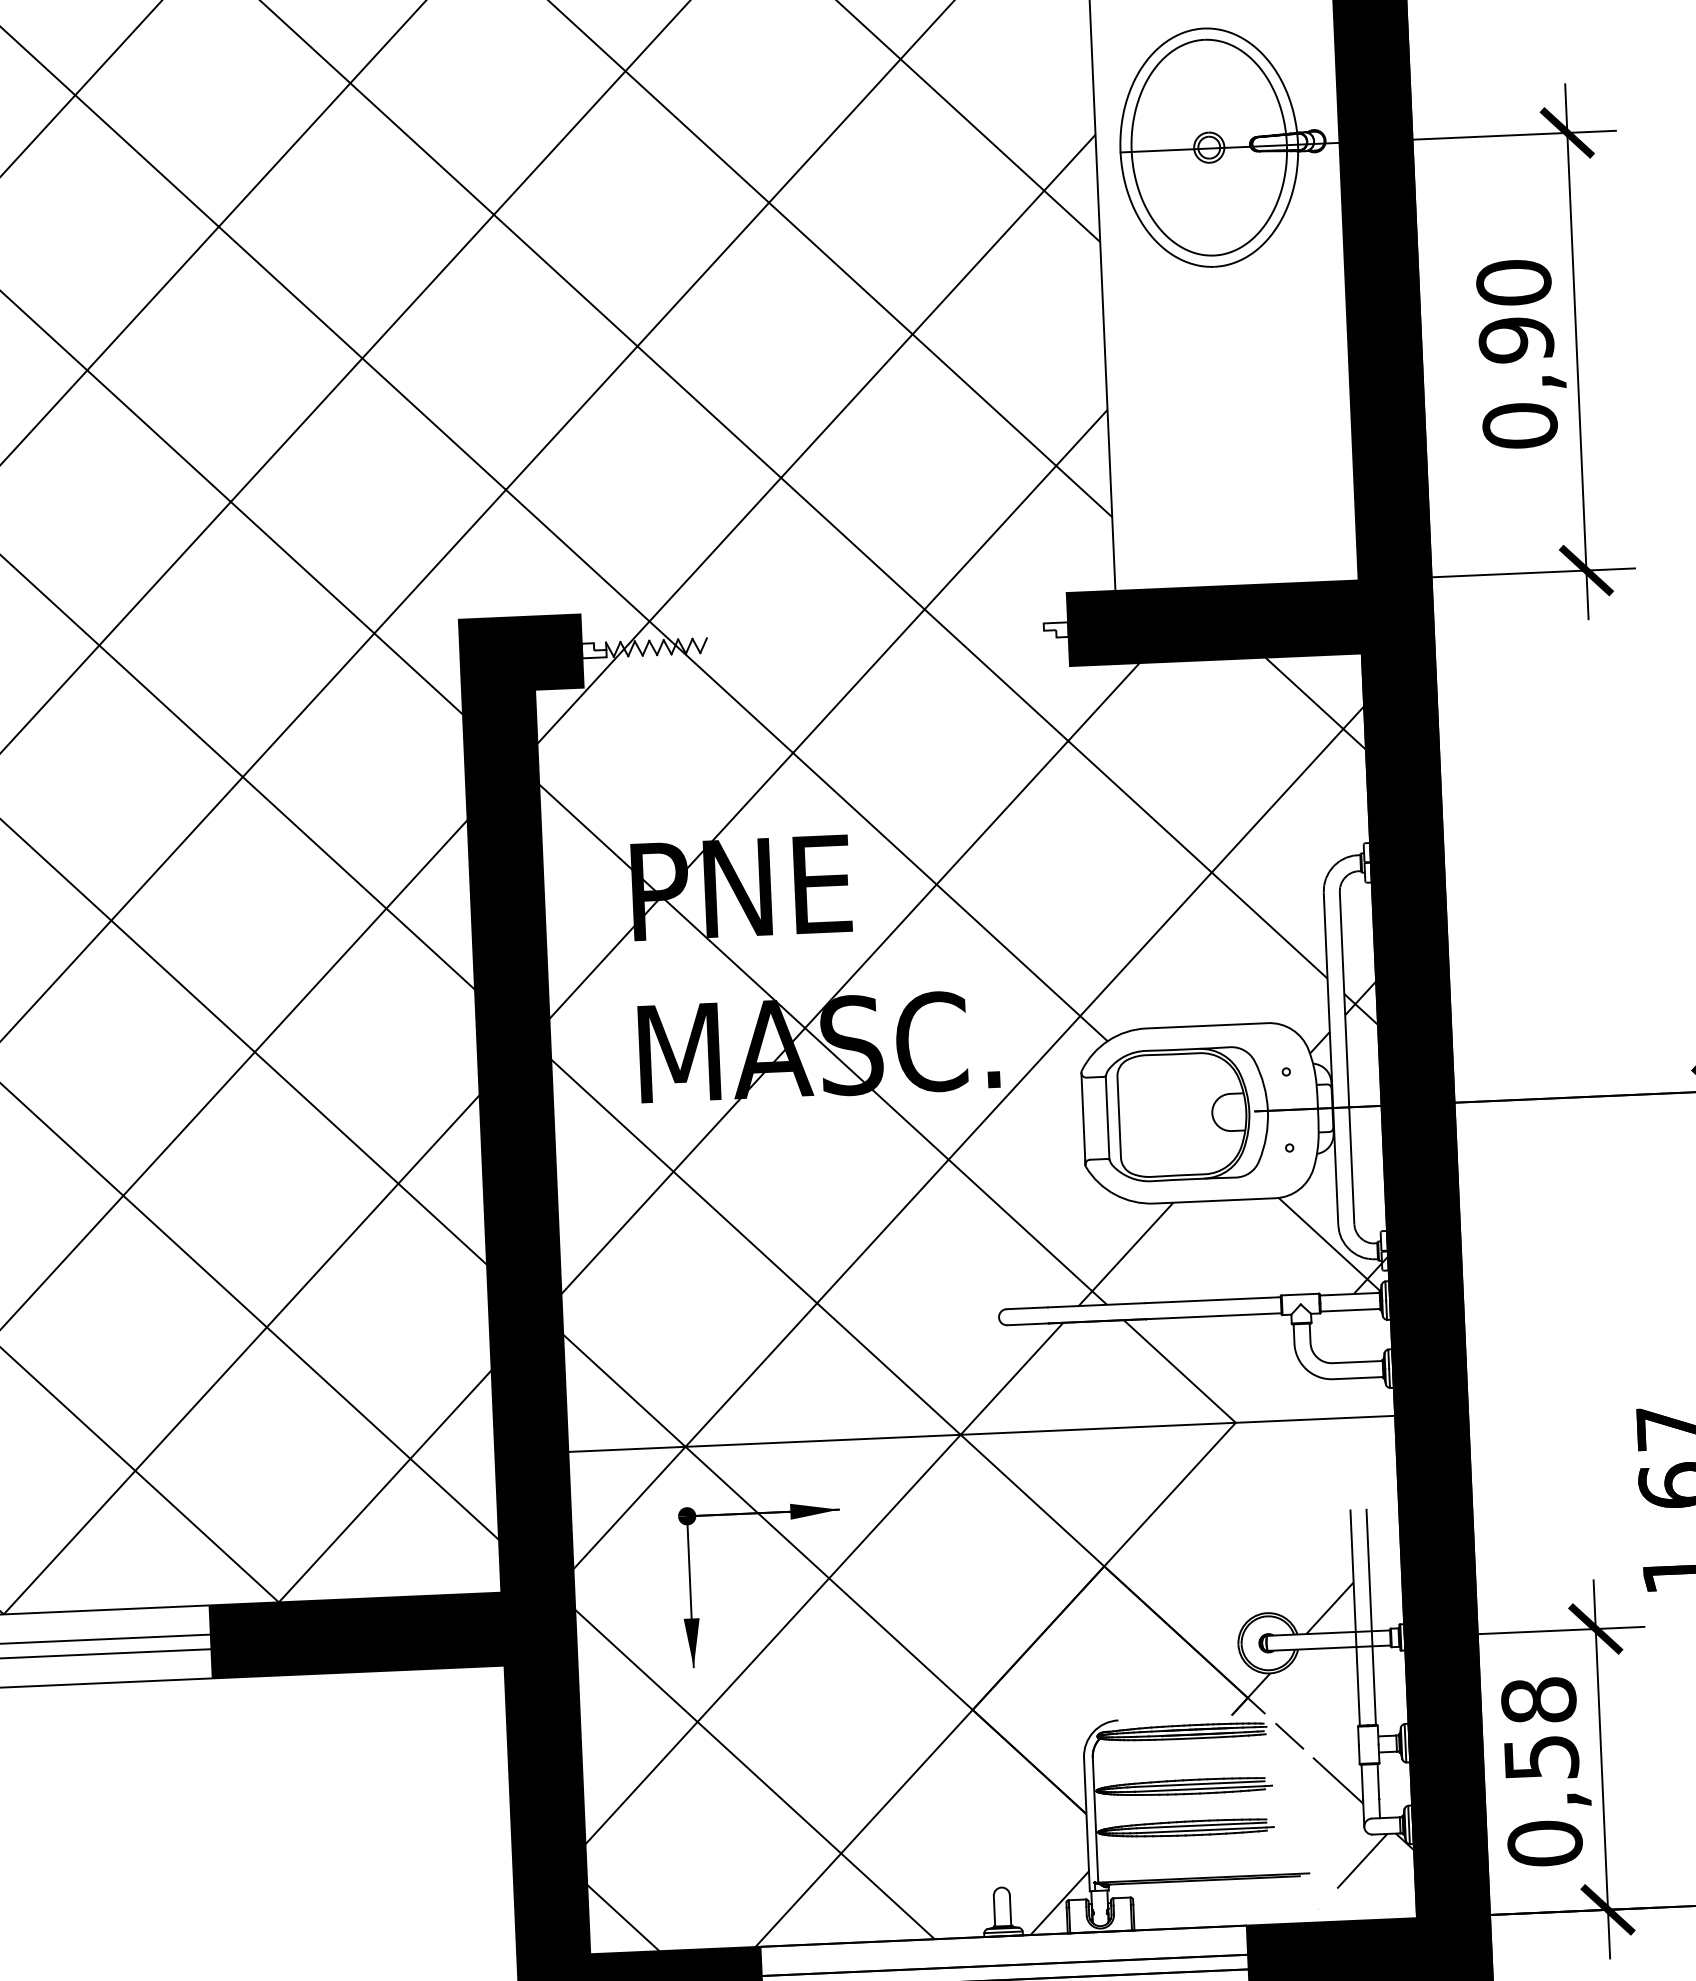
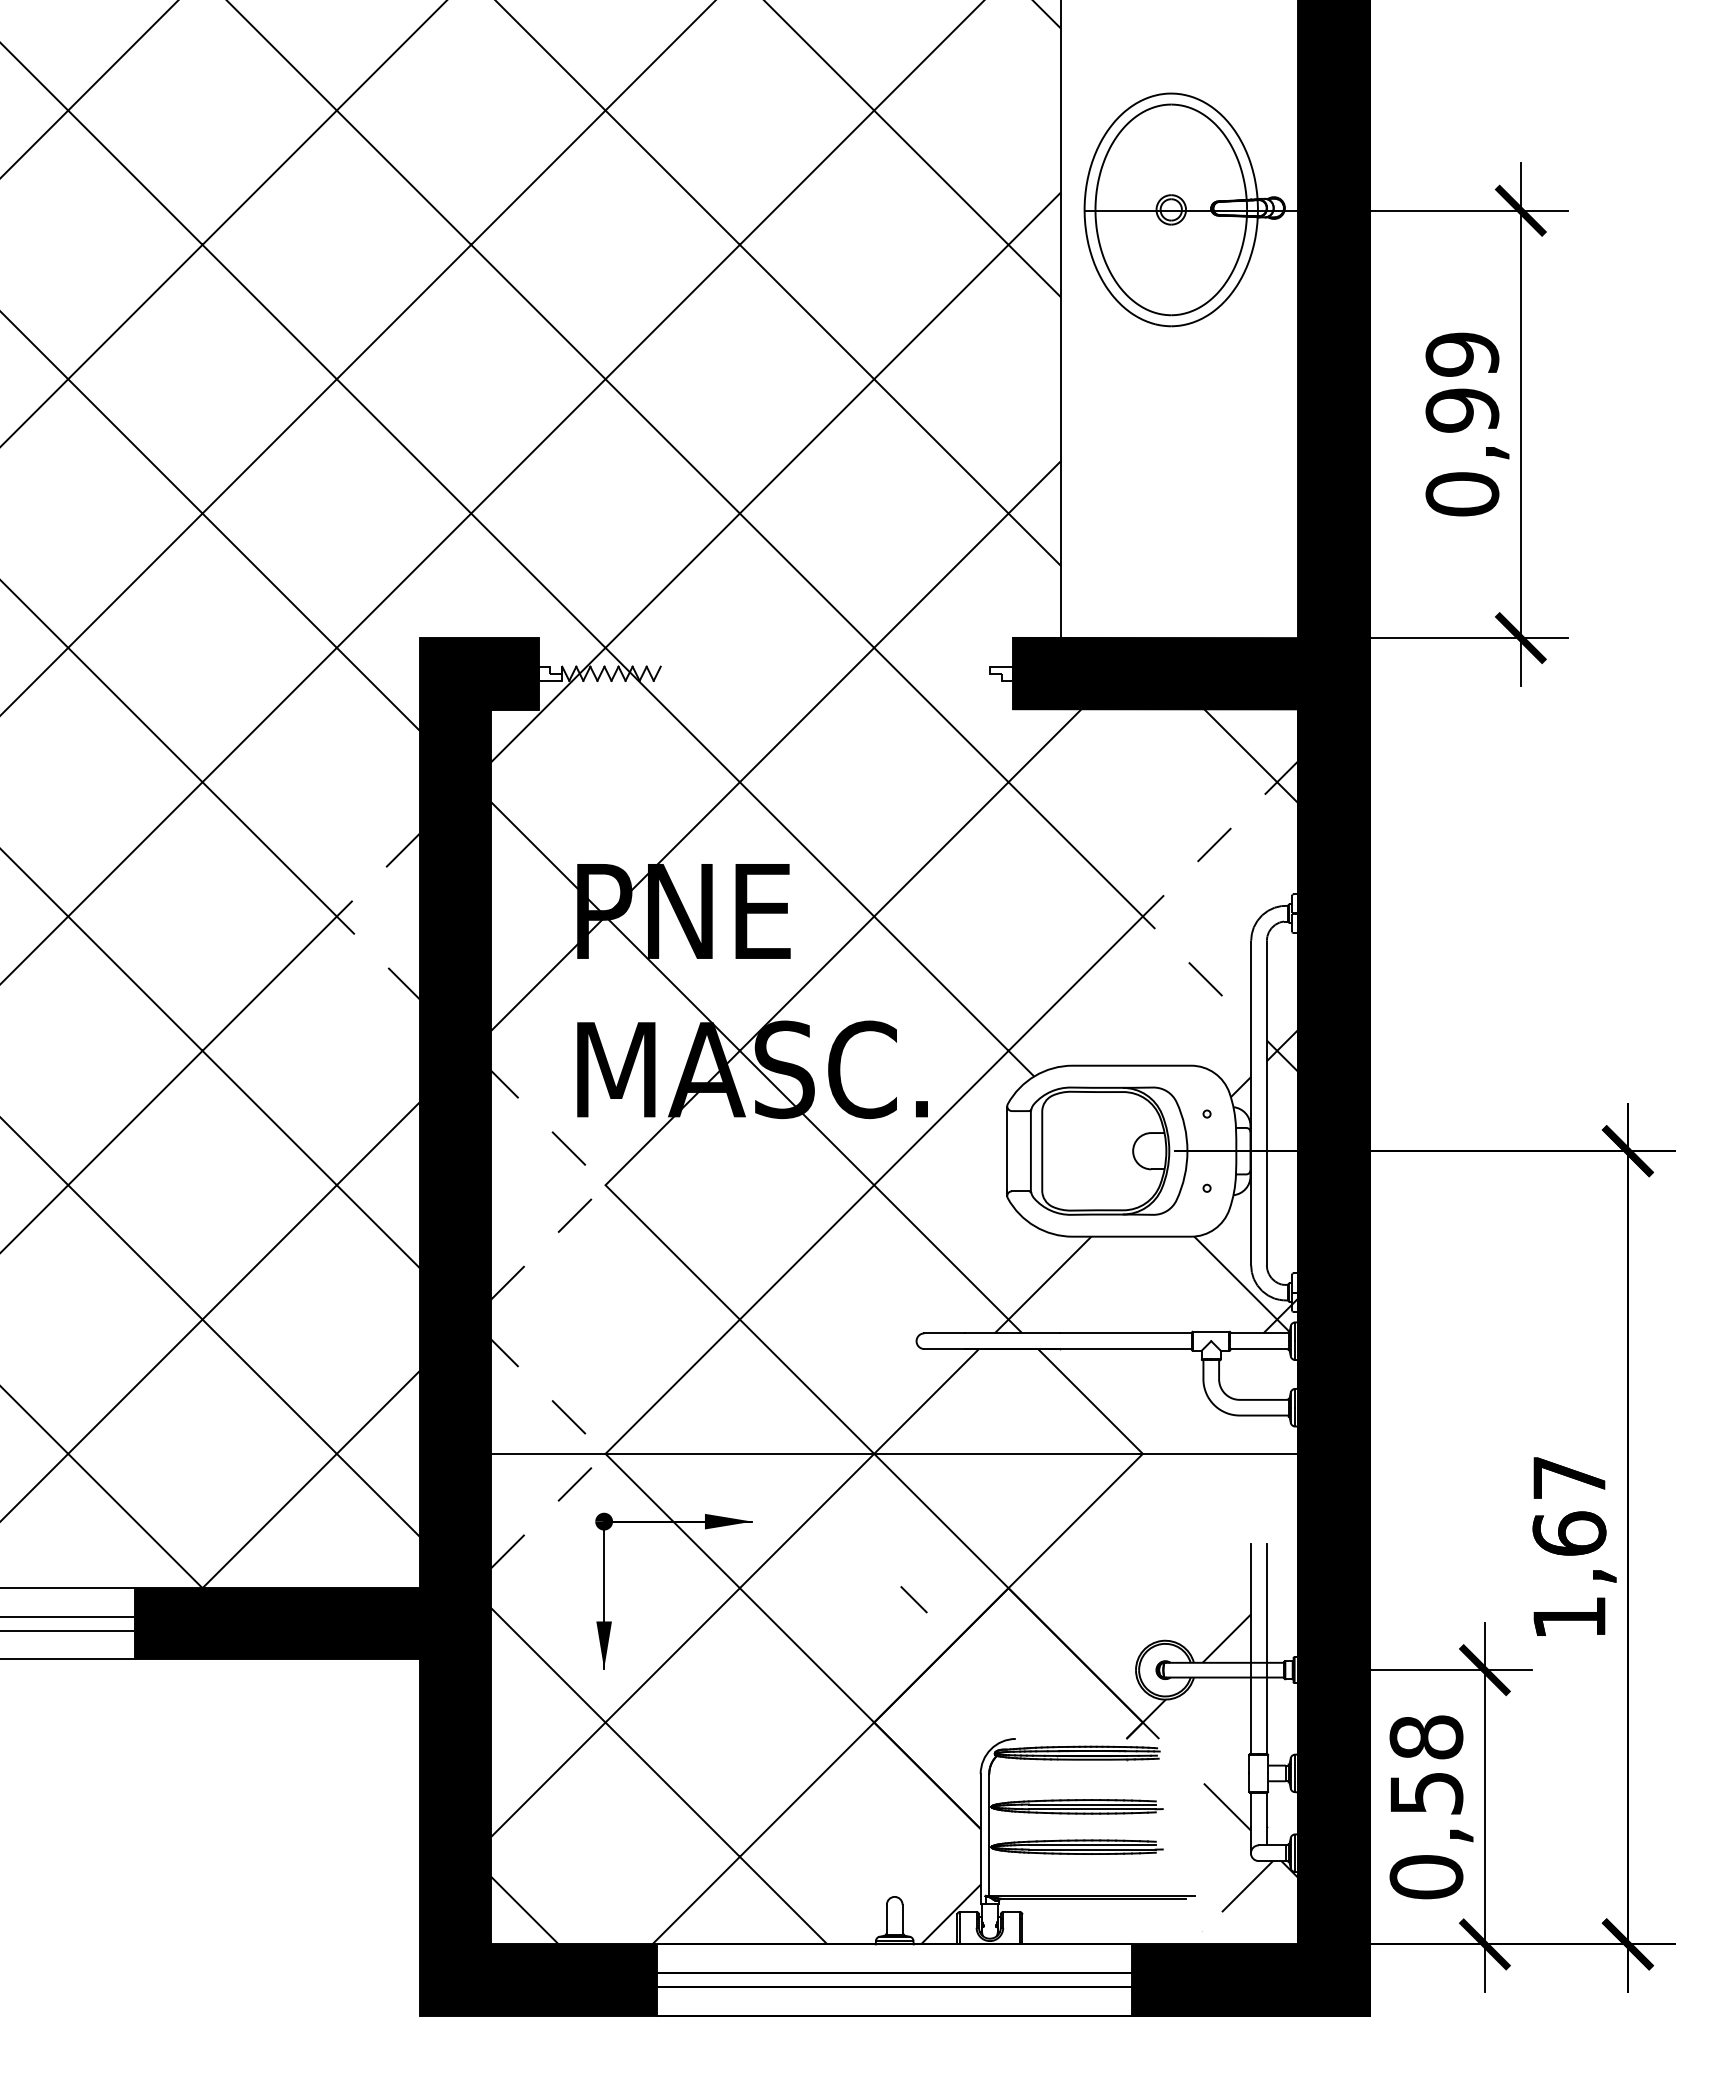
text: (1513, 282) -> (1462, 354), 0,90 -> 0,99
line: (1234, 847) -> (1166, 893), solid -> dashed
line: (386, 908) -> (336, 916), solid -> dashed
line: (673, 1172) -> (605, 1185), solid -> dashed
line: (685, 1446) -> (605, 1453), solid -> dashed
line: (1289, 1736) -> (913, 1599), moved

